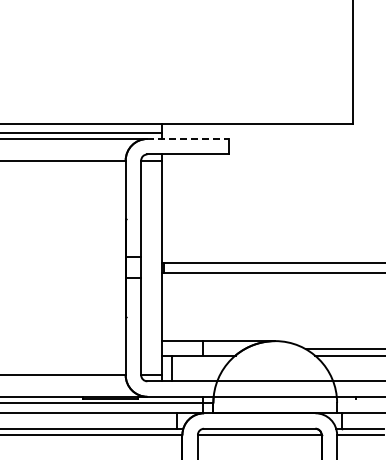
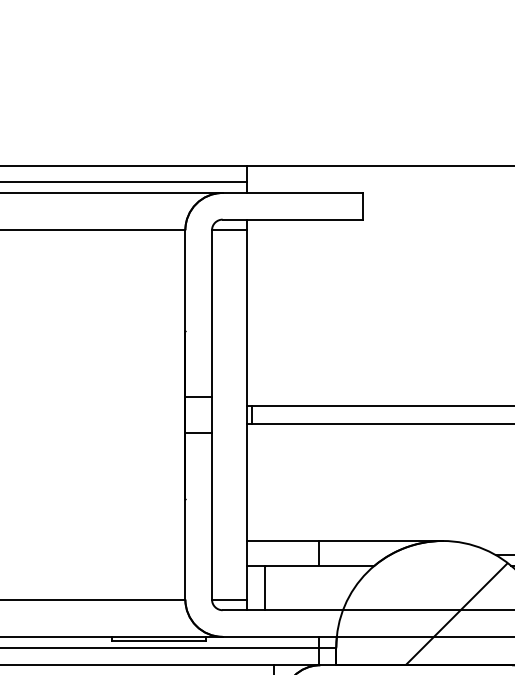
line: (188, 138) -> (293, 192), dashed -> solid
hatch: (282, 383) -> (455, 613), added

